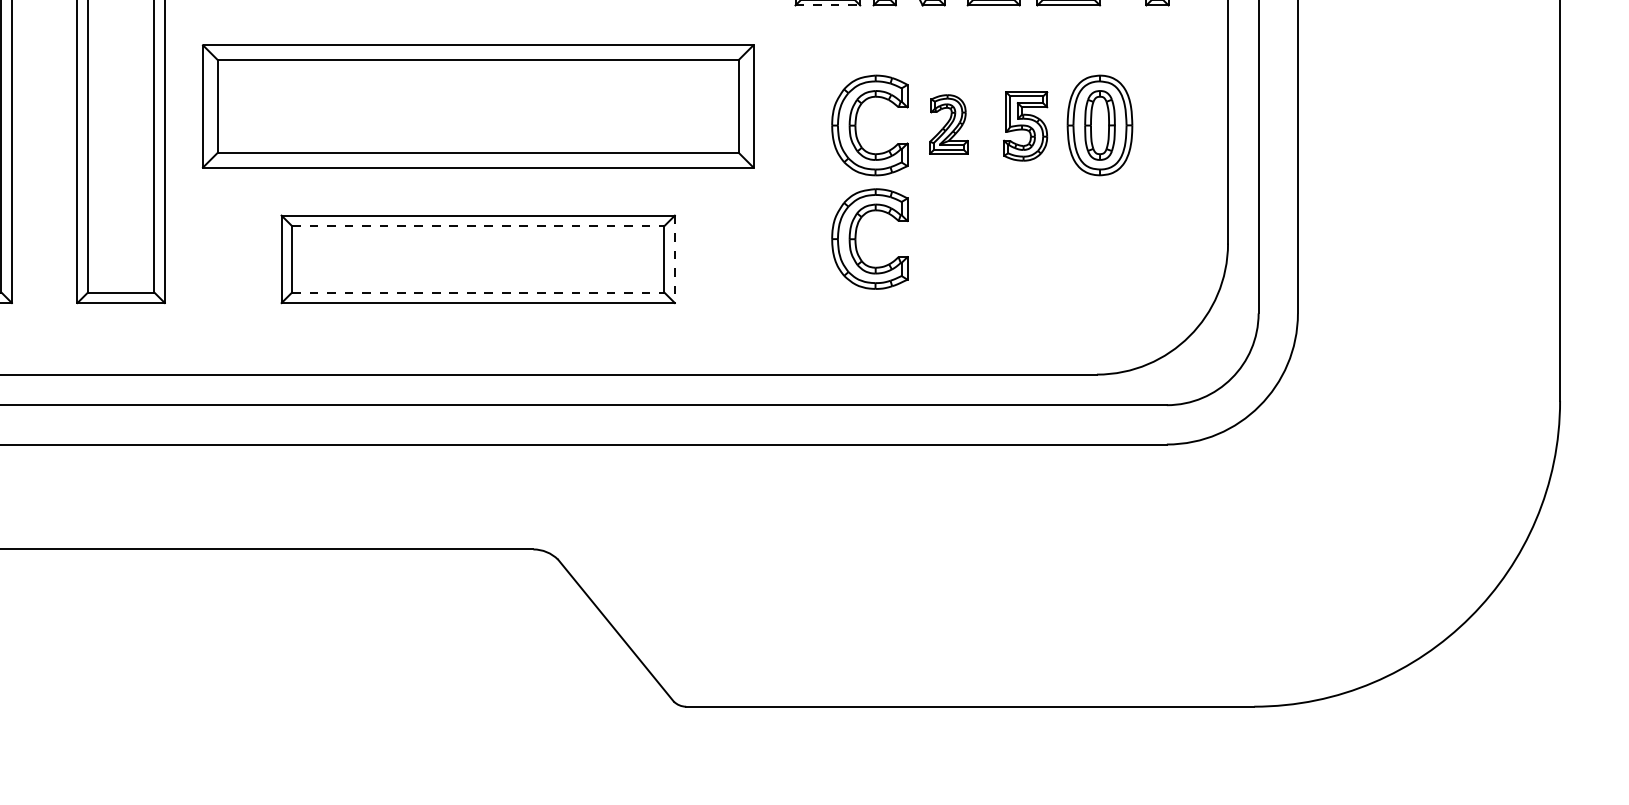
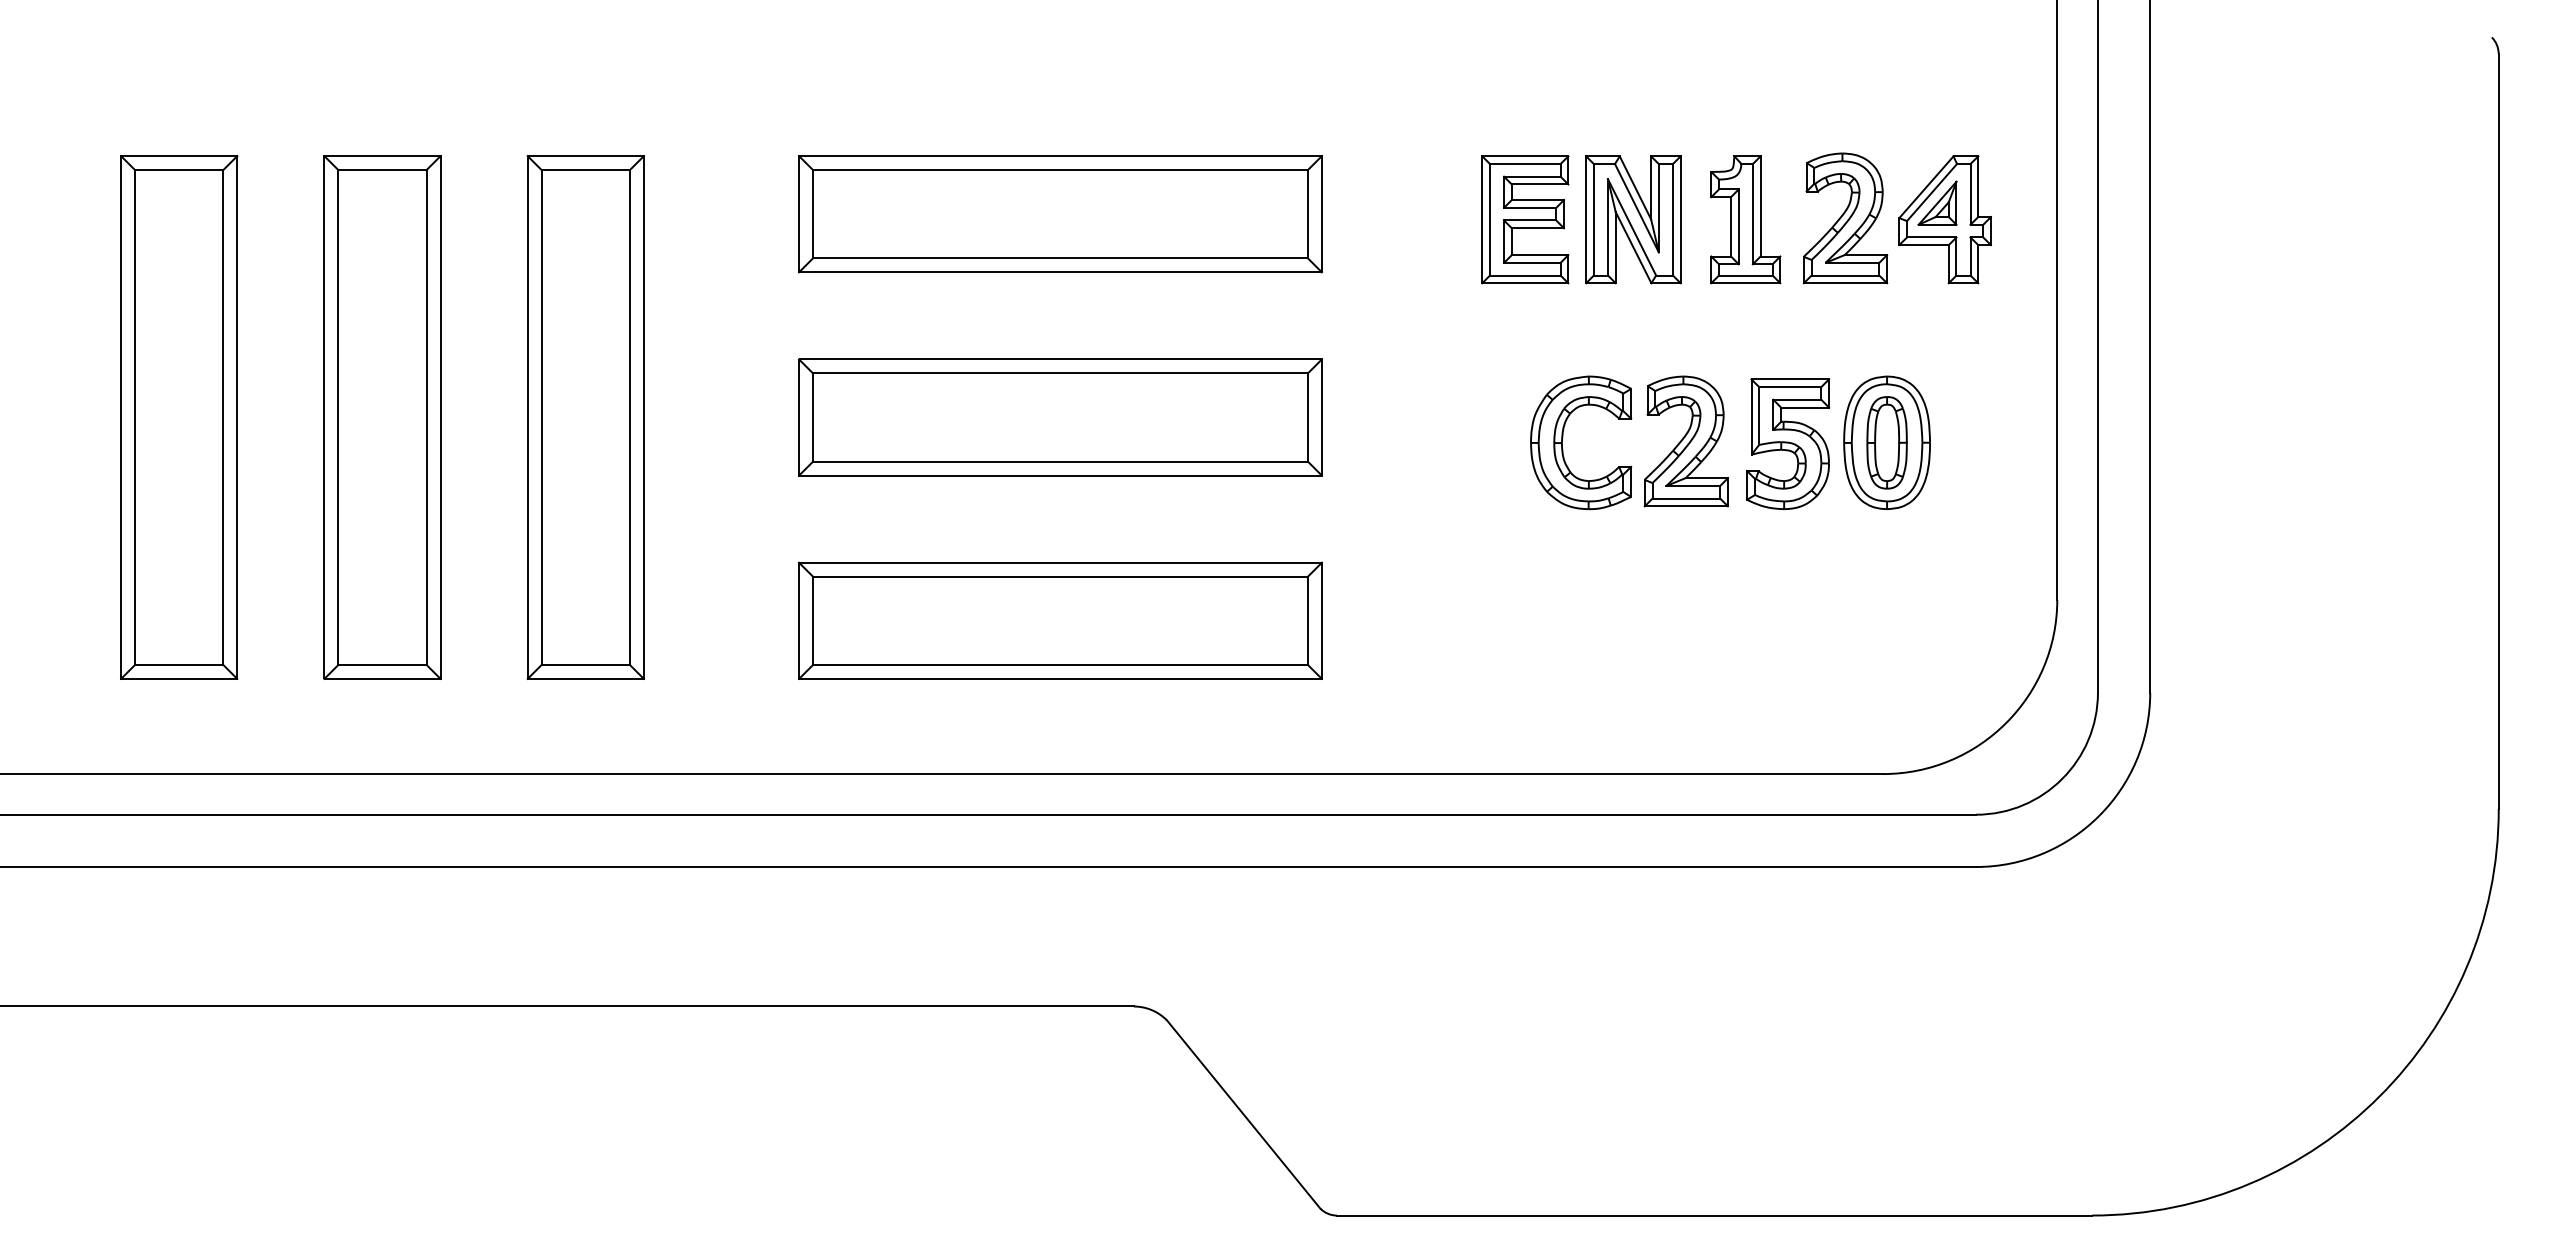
line: (828, 5) -> (1525, 283), dashed -> solid
part: (478, 106) -> (1060, 417), size x0.71
part: (948, 124) -> (1685, 441), size x1.67
part: (1025, 126) -> (1788, 444), size x1.43
line: (479, 226) -> (1061, 576), dashed -> solid
part: (856, 235) -> (1563, 589), removed
line: (674, 259) -> (1321, 621), dashed -> solid
line: (479, 292) -> (1061, 664), dashed -> solid

